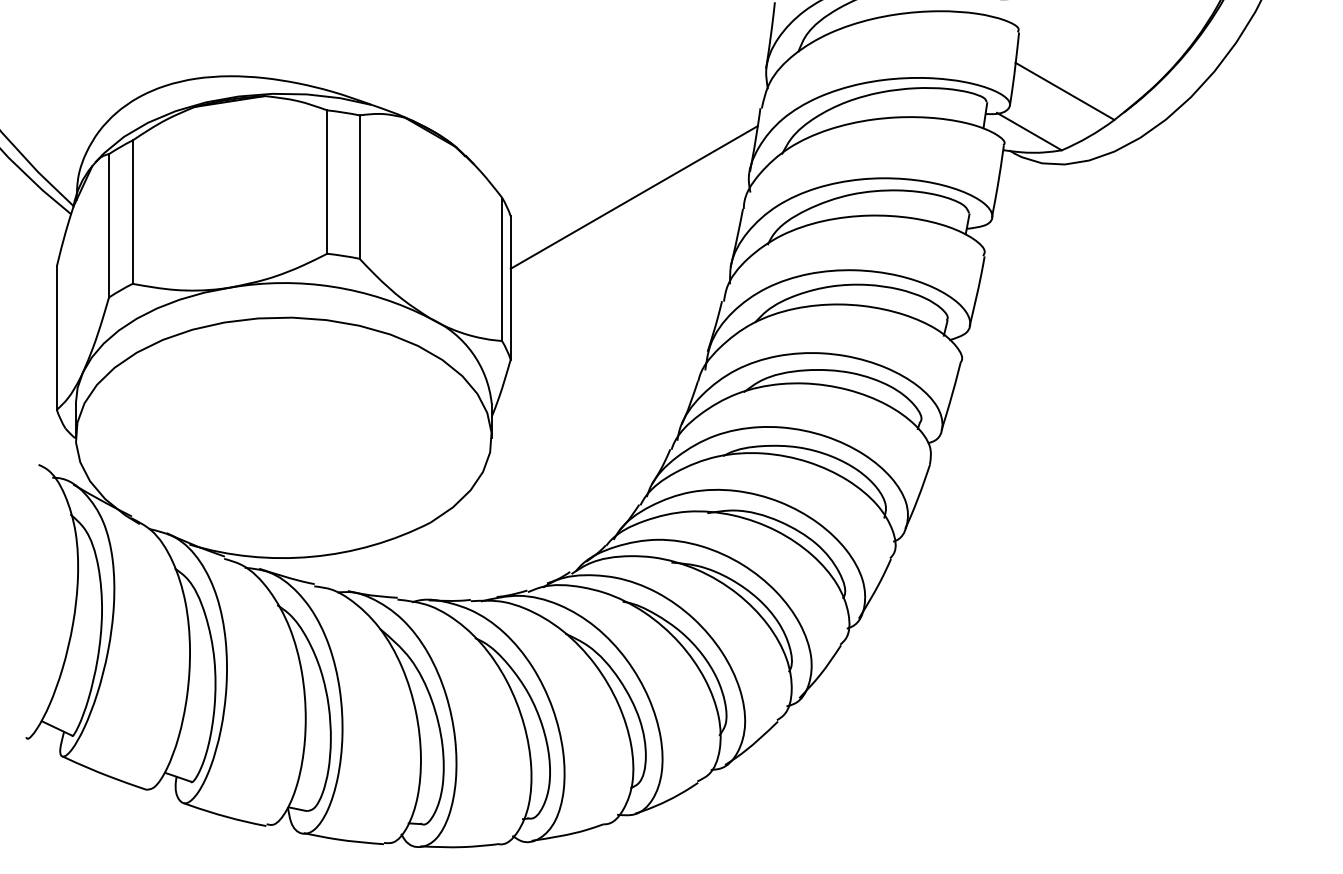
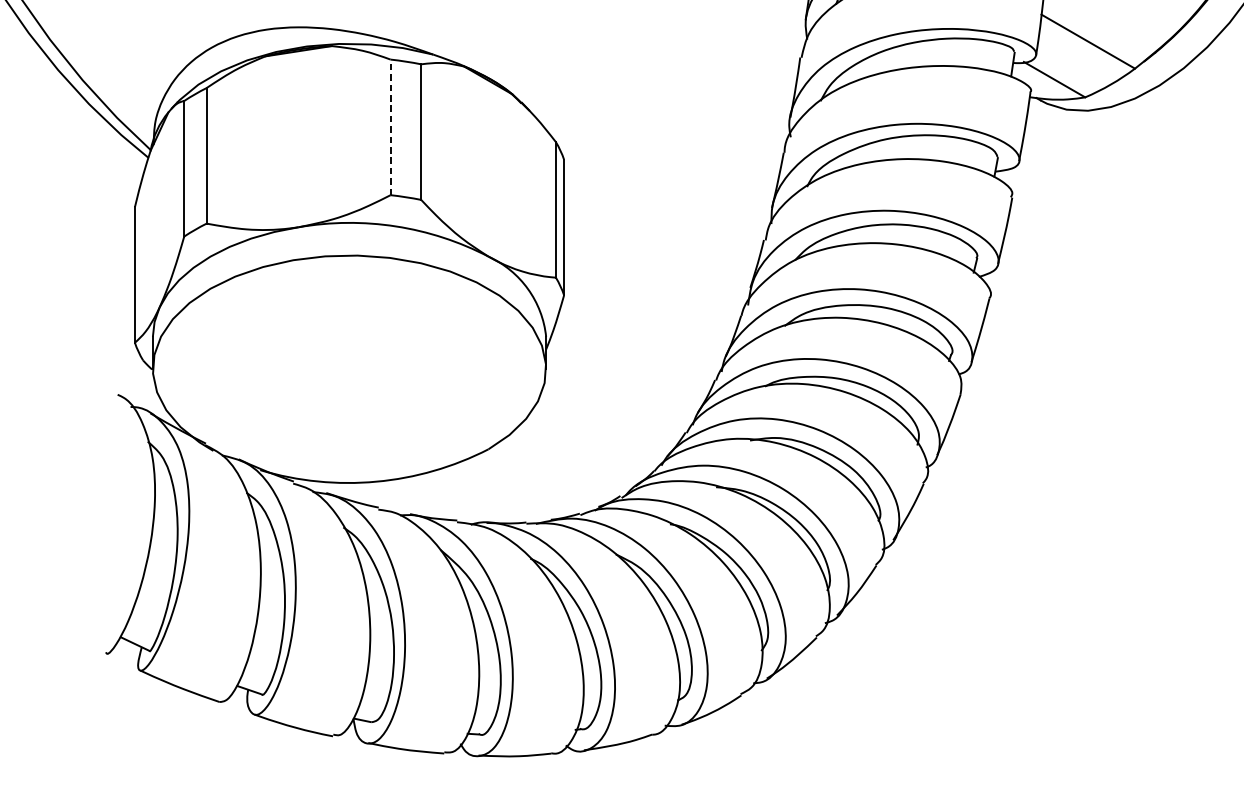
line: (327, 182) -> (390, 127), solid -> dashed
line: (633, 197) -> (680, 141), removed

